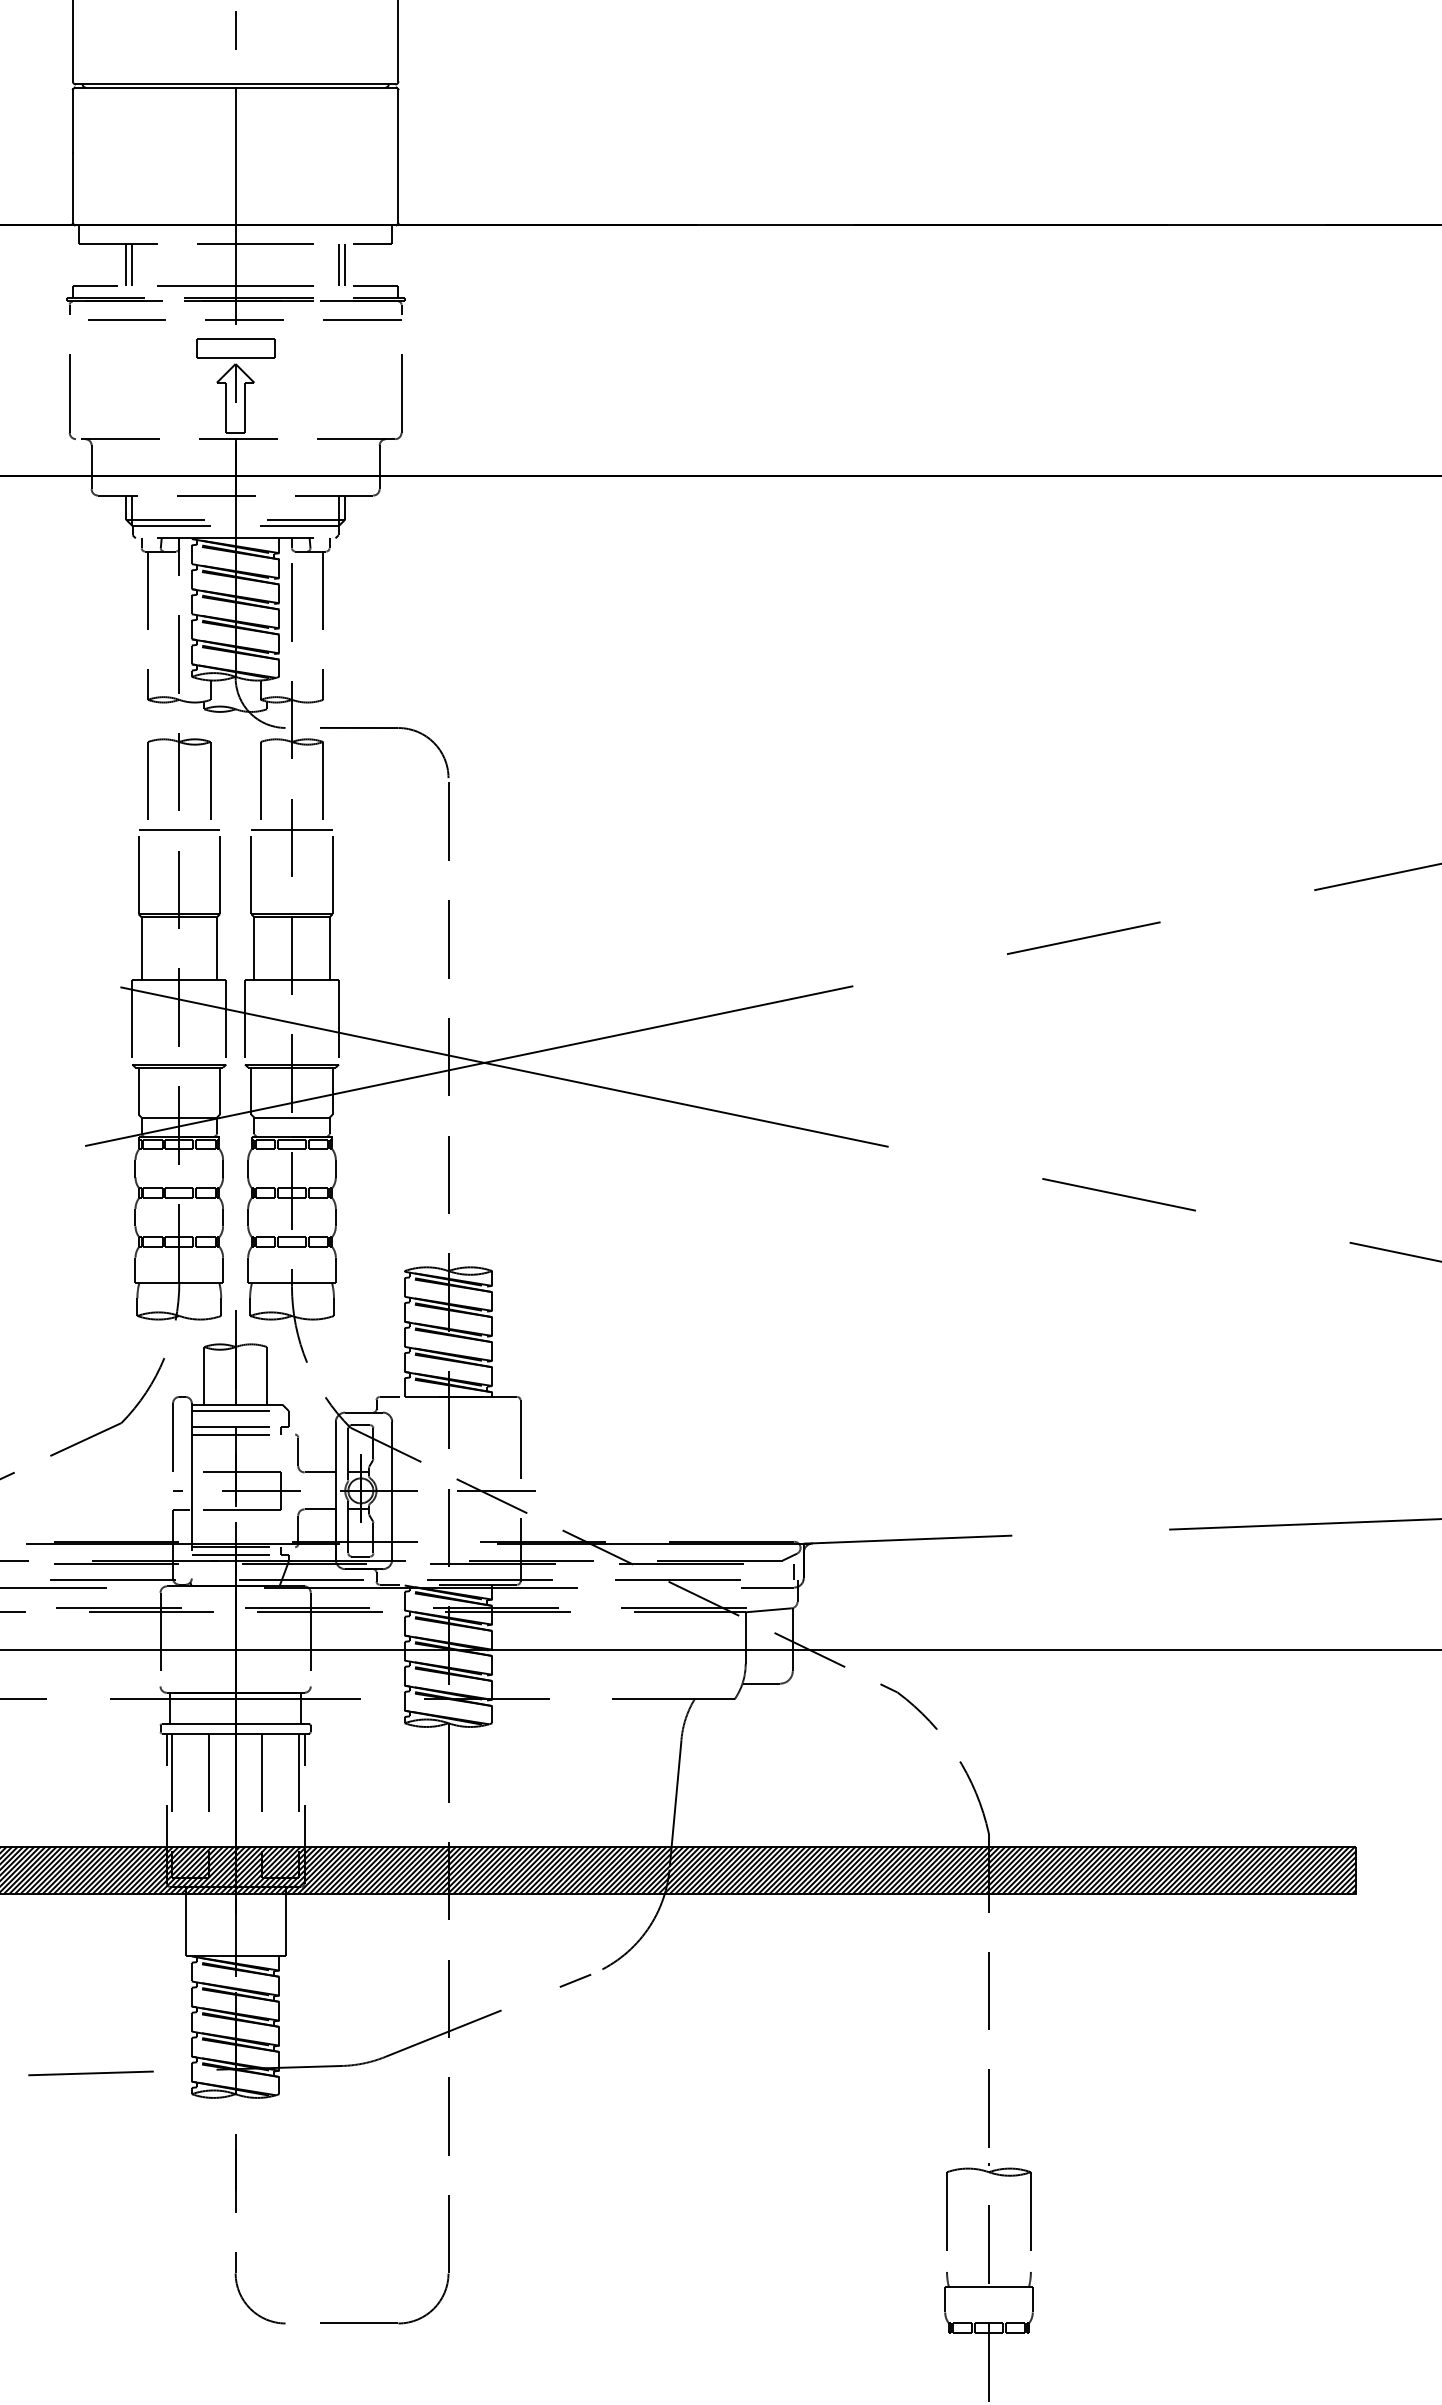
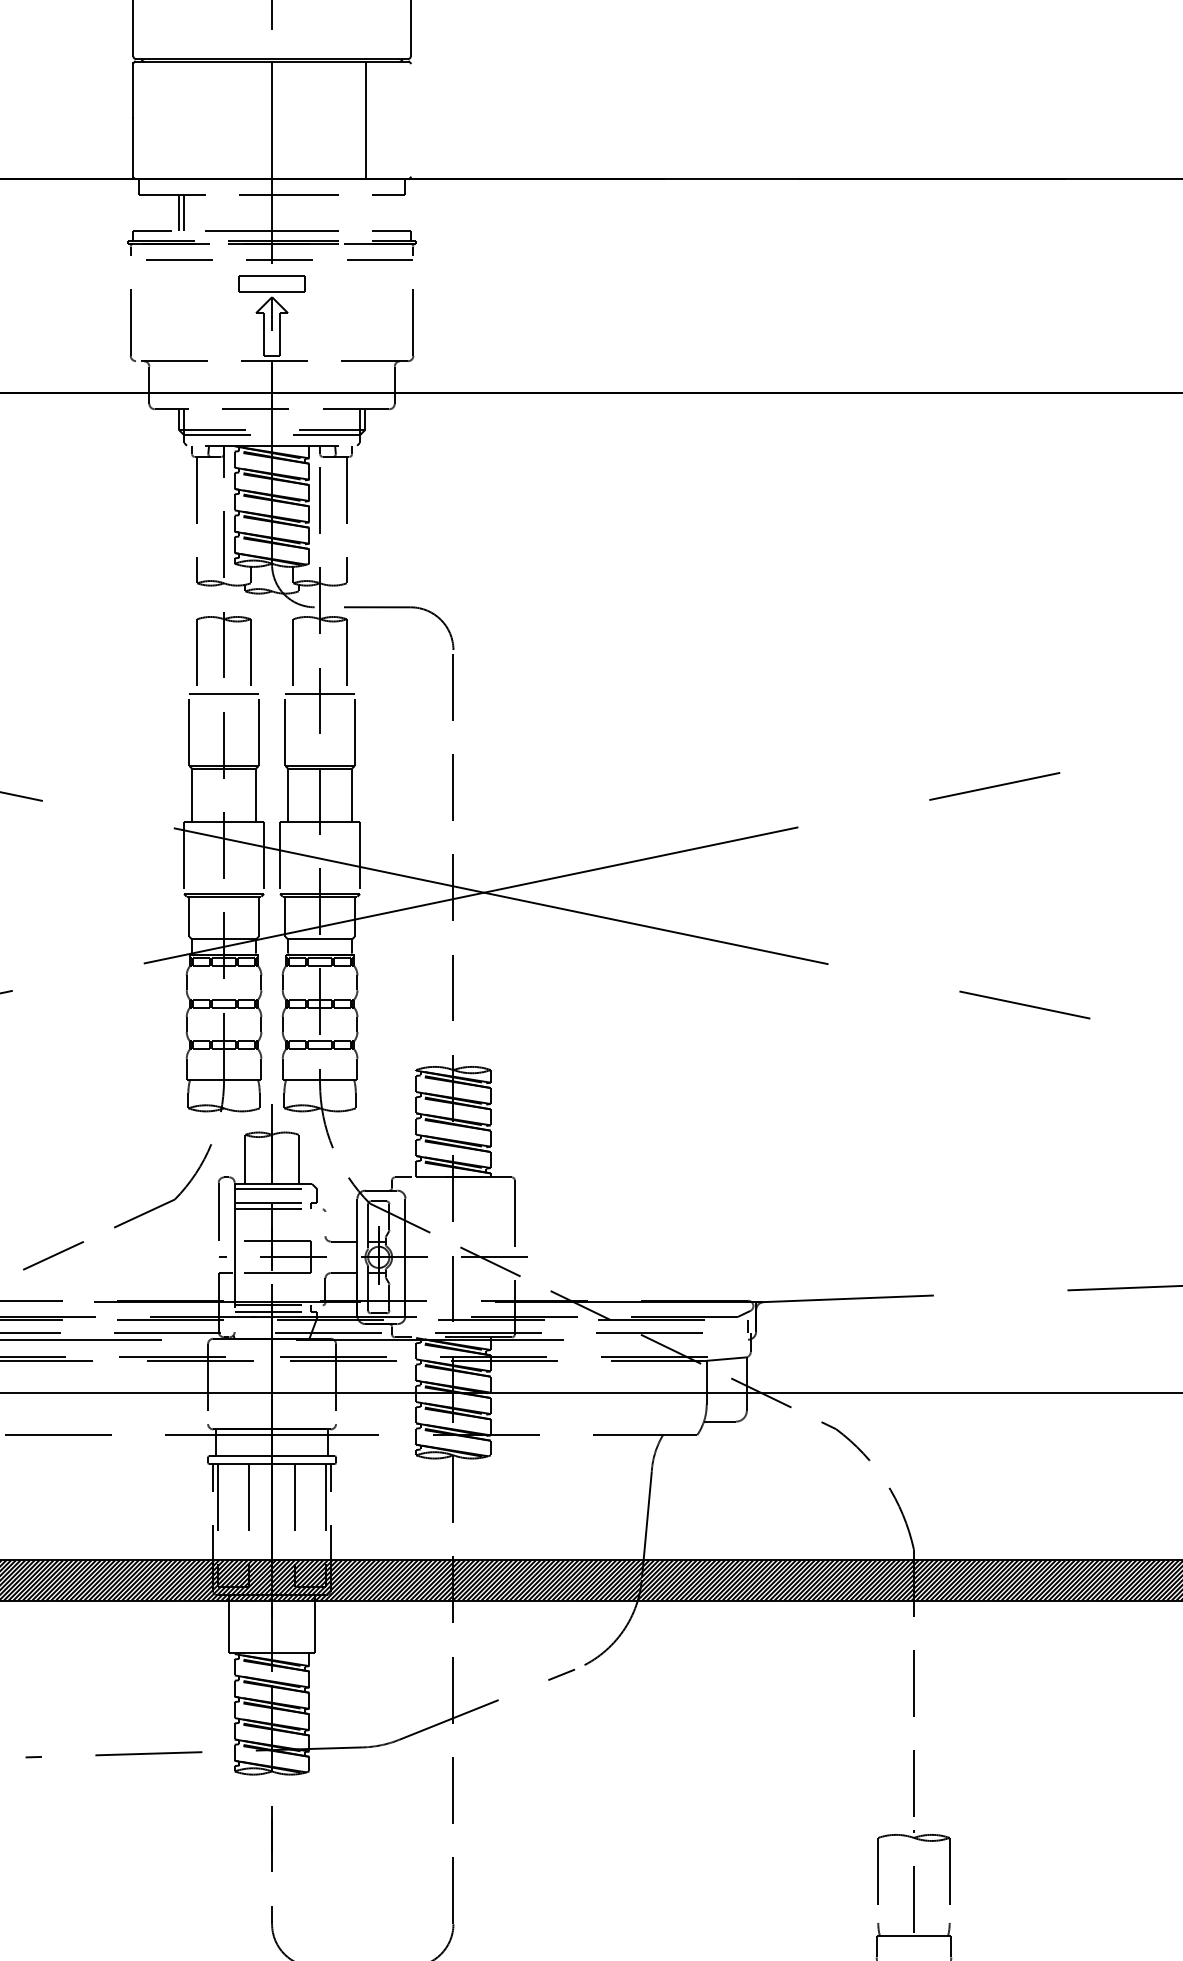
line: (398, 156) -> (365, 120), moved
part: (341, 264) -> (362, 212), removed
line: (298, 1451) -> (325, 1223), removed
line: (767, 1587) -> (725, 1339), removed

